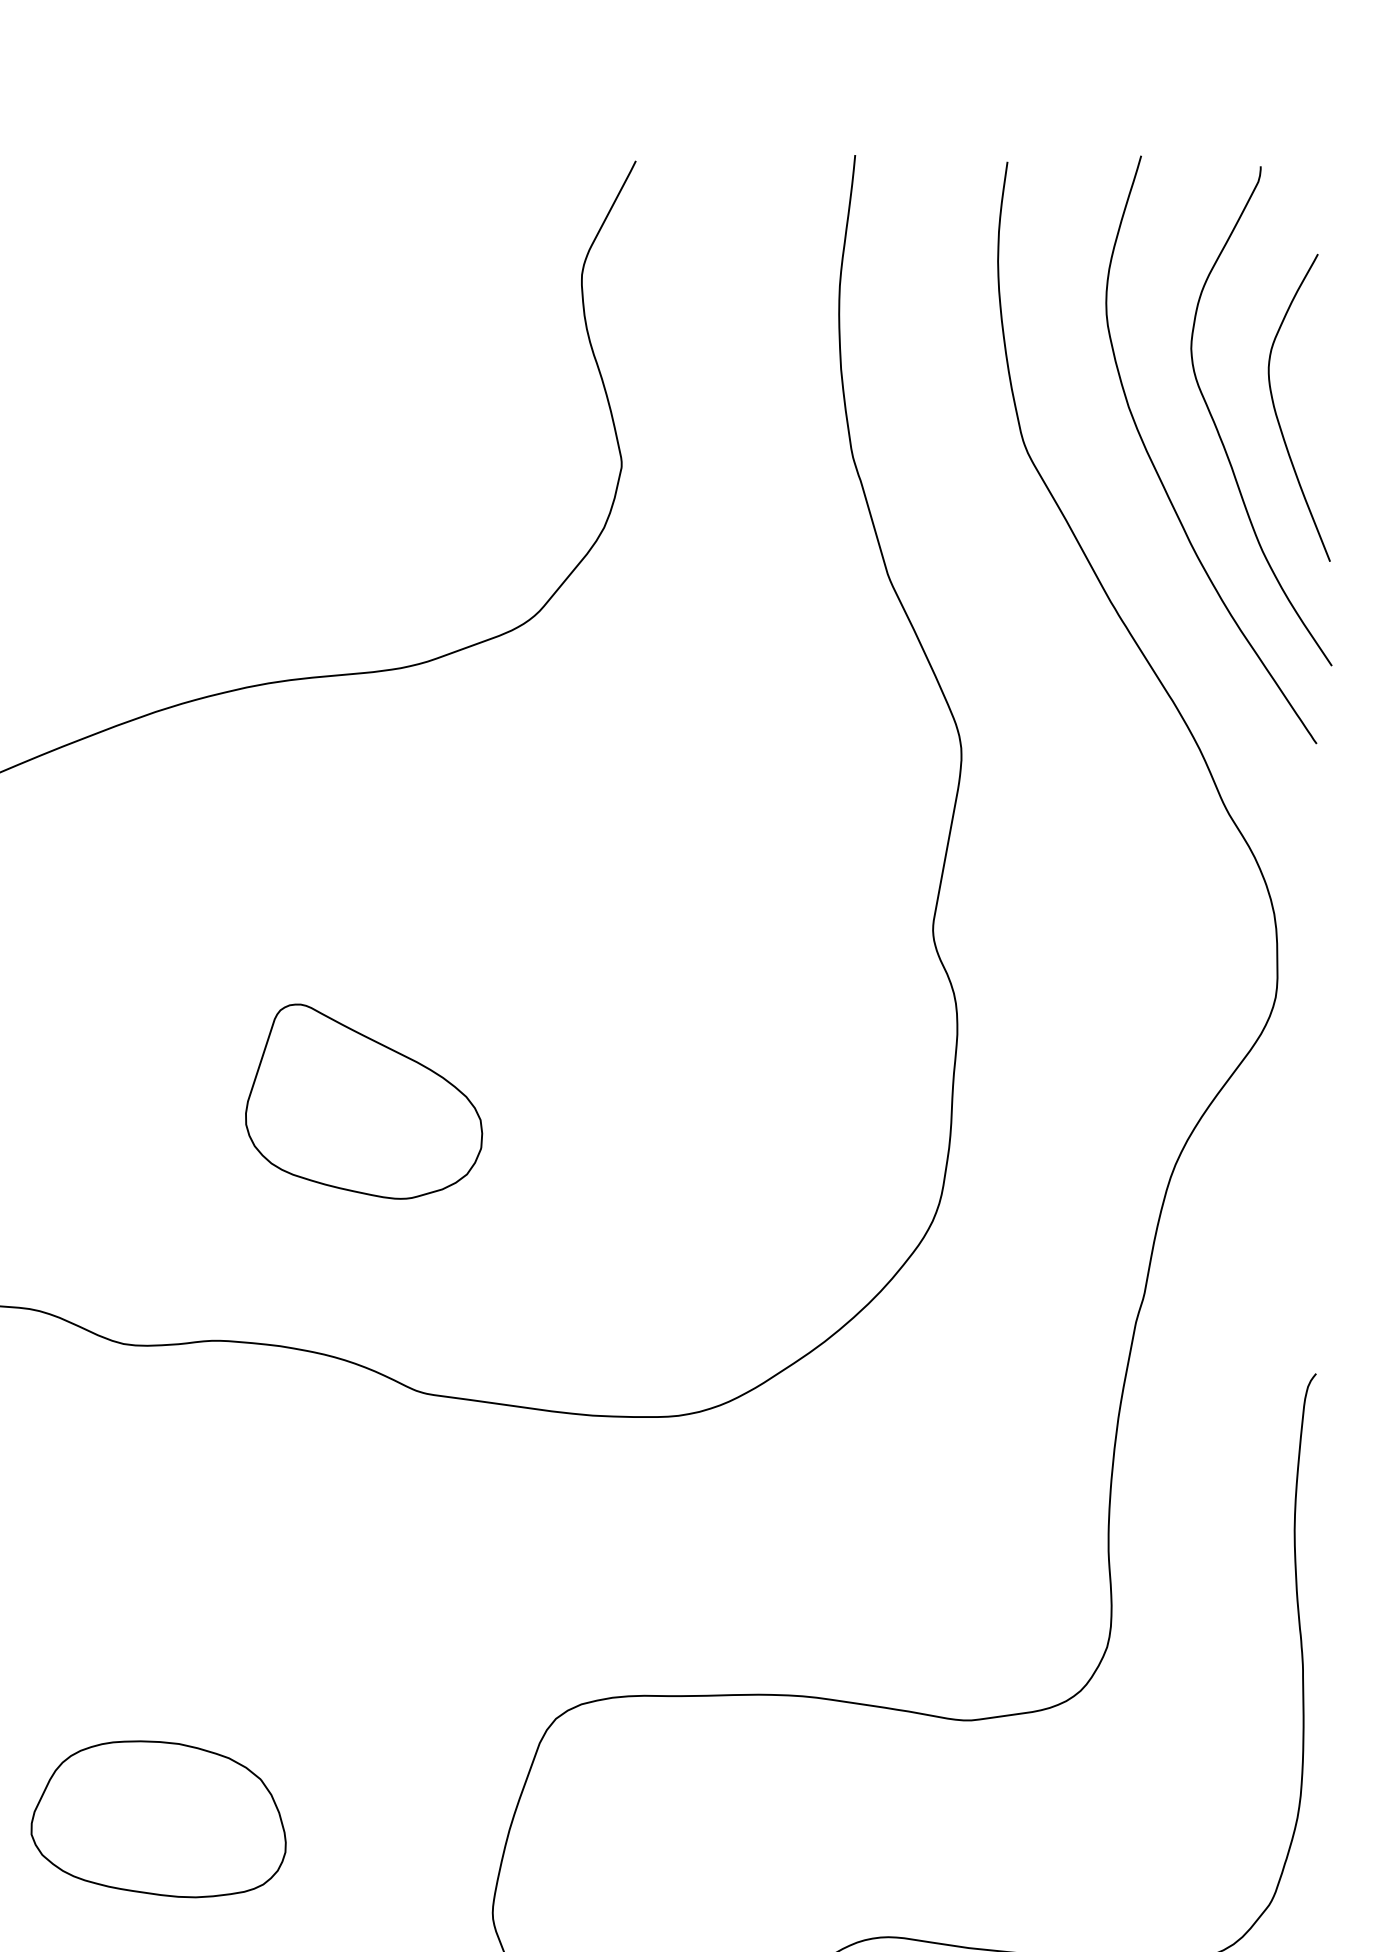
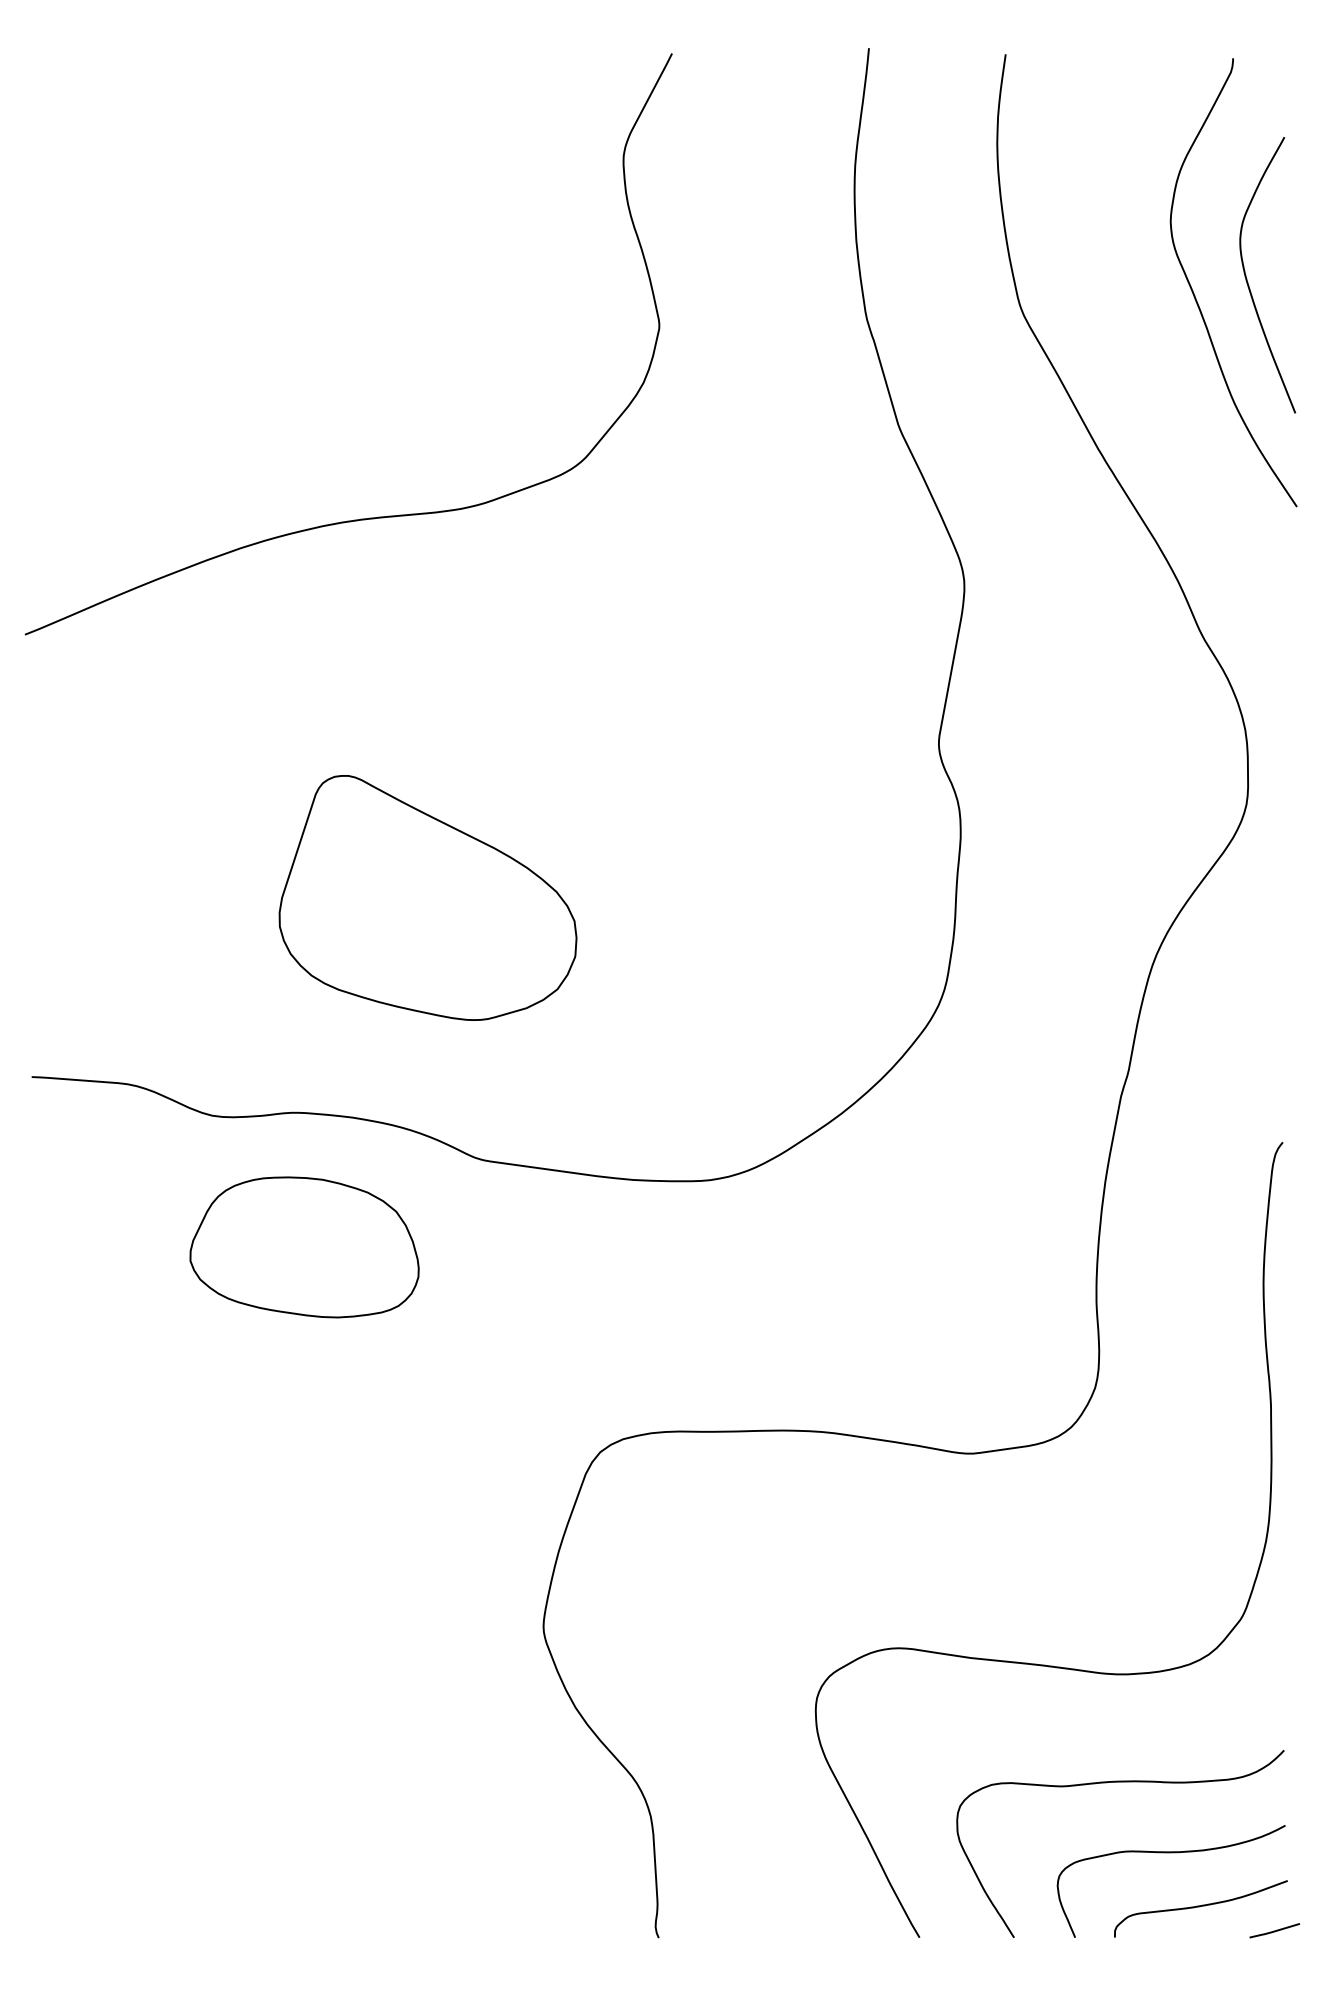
curve: (1157, 470) -> (1140, 331), removed
part: (363, 1102) -> (427, 898), size x1.4
part: (158, 1819) -> (304, 1247), moved

